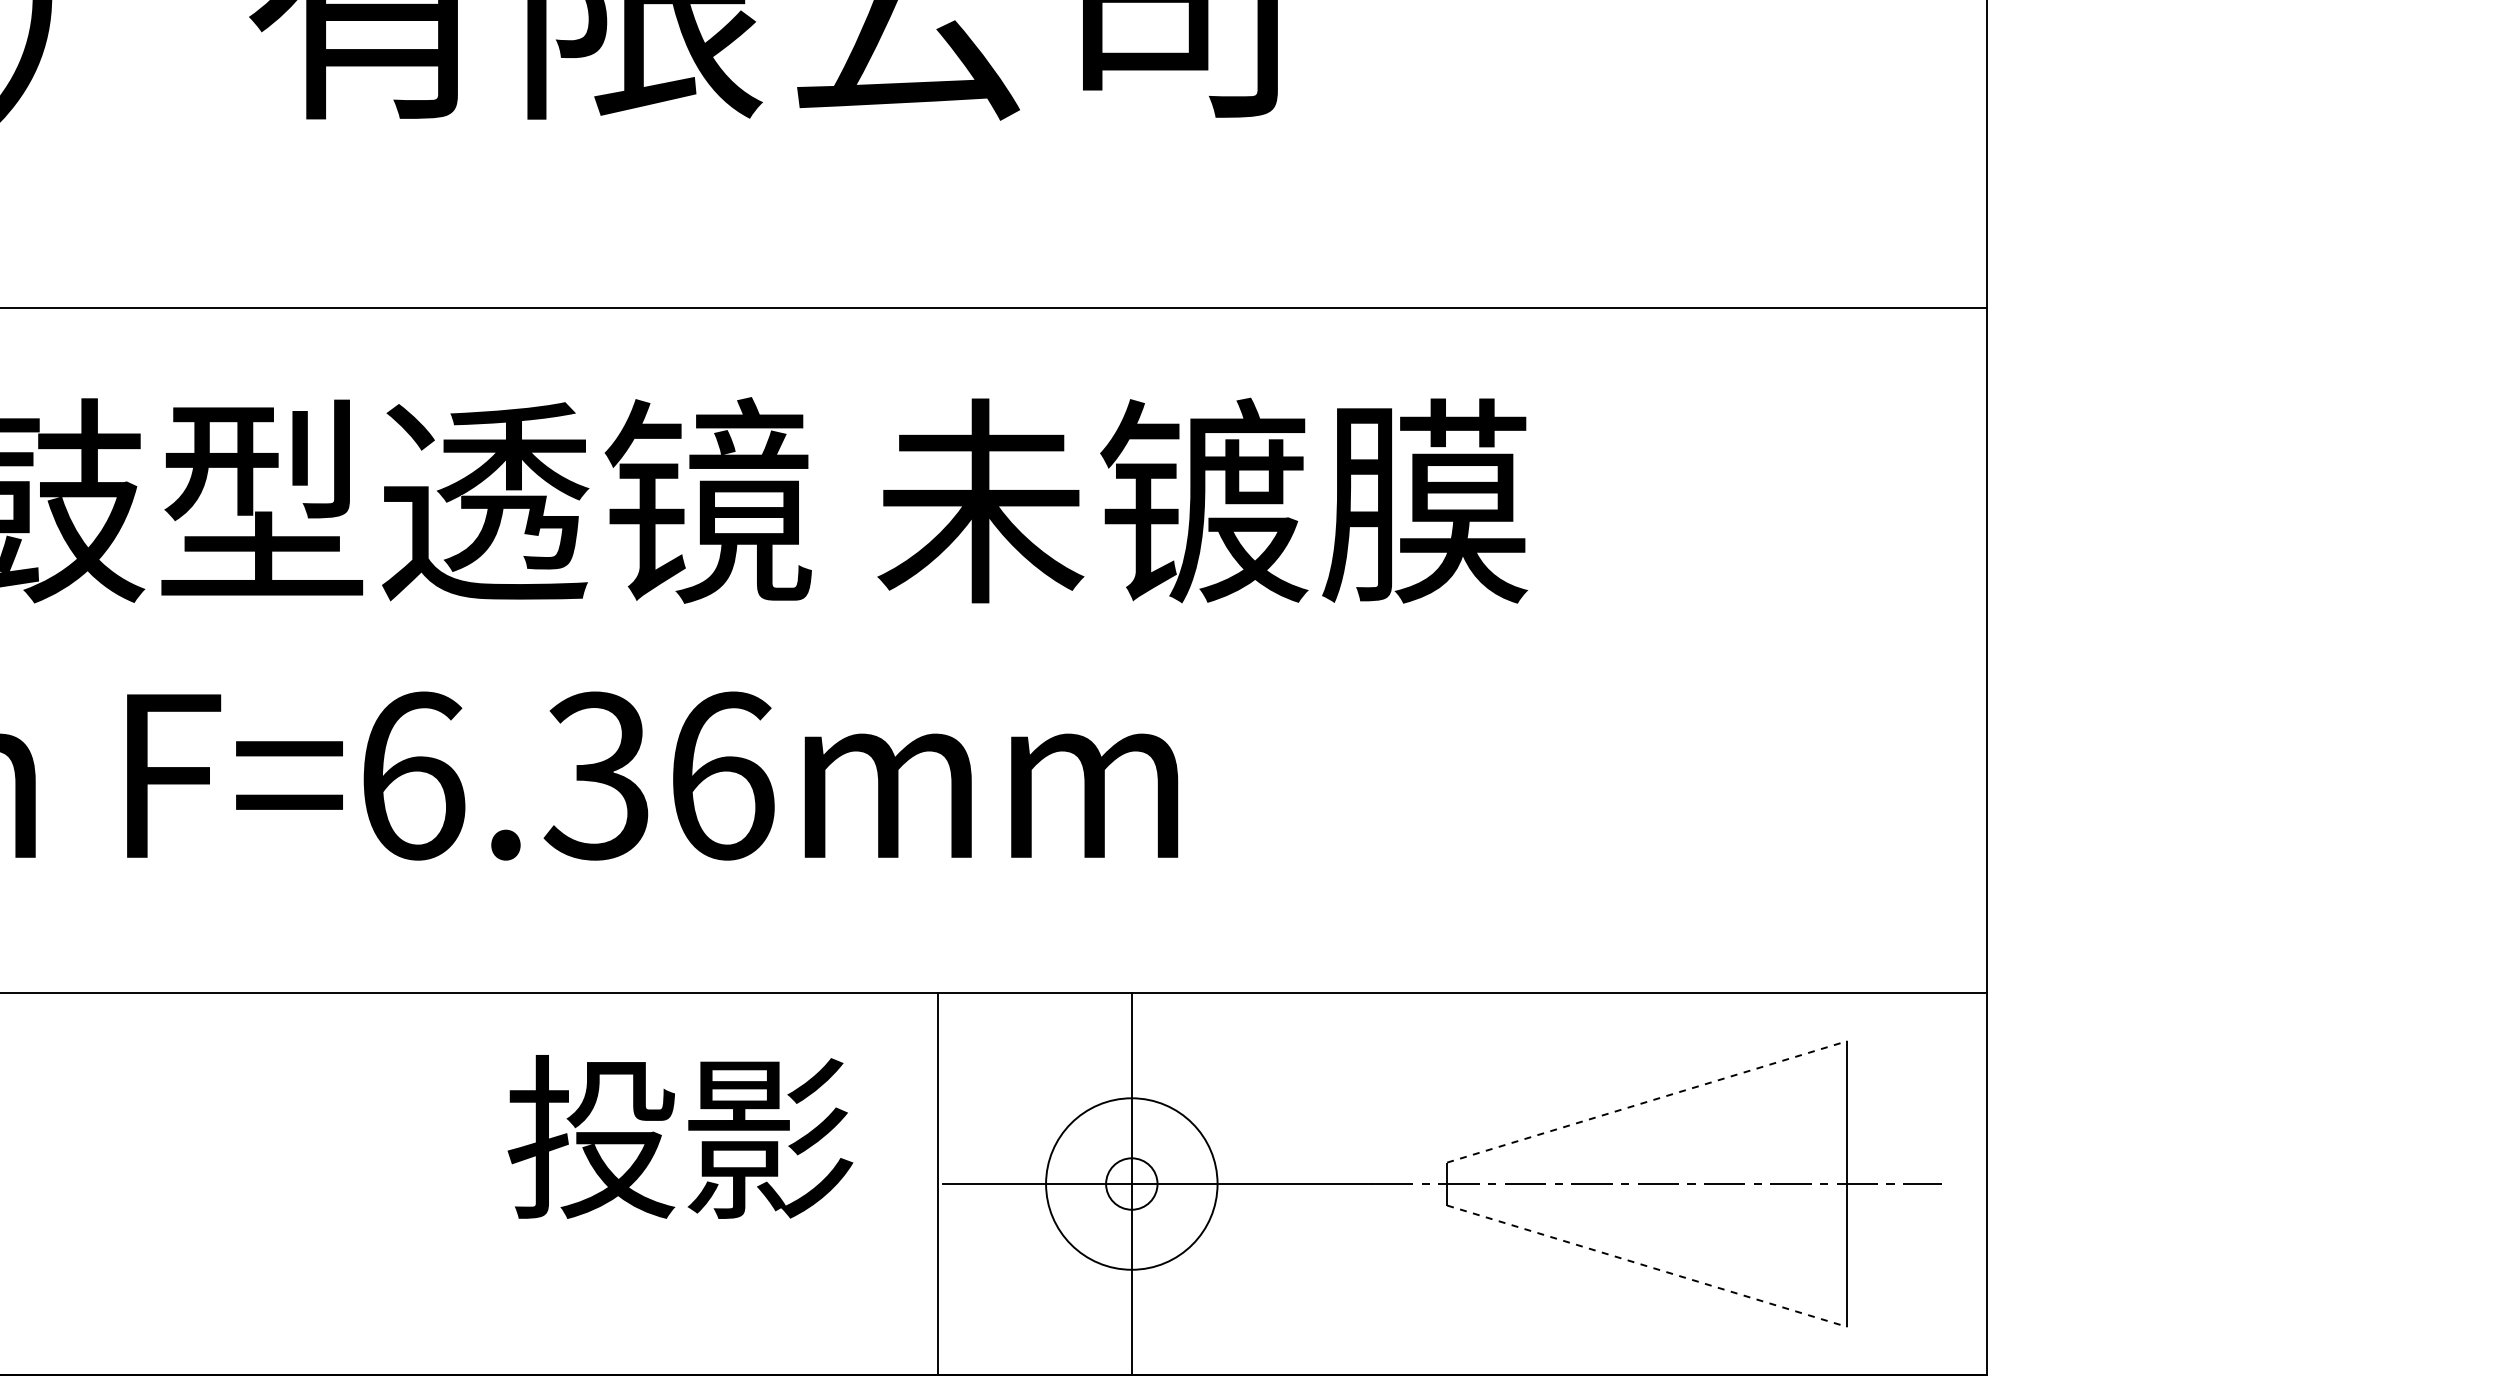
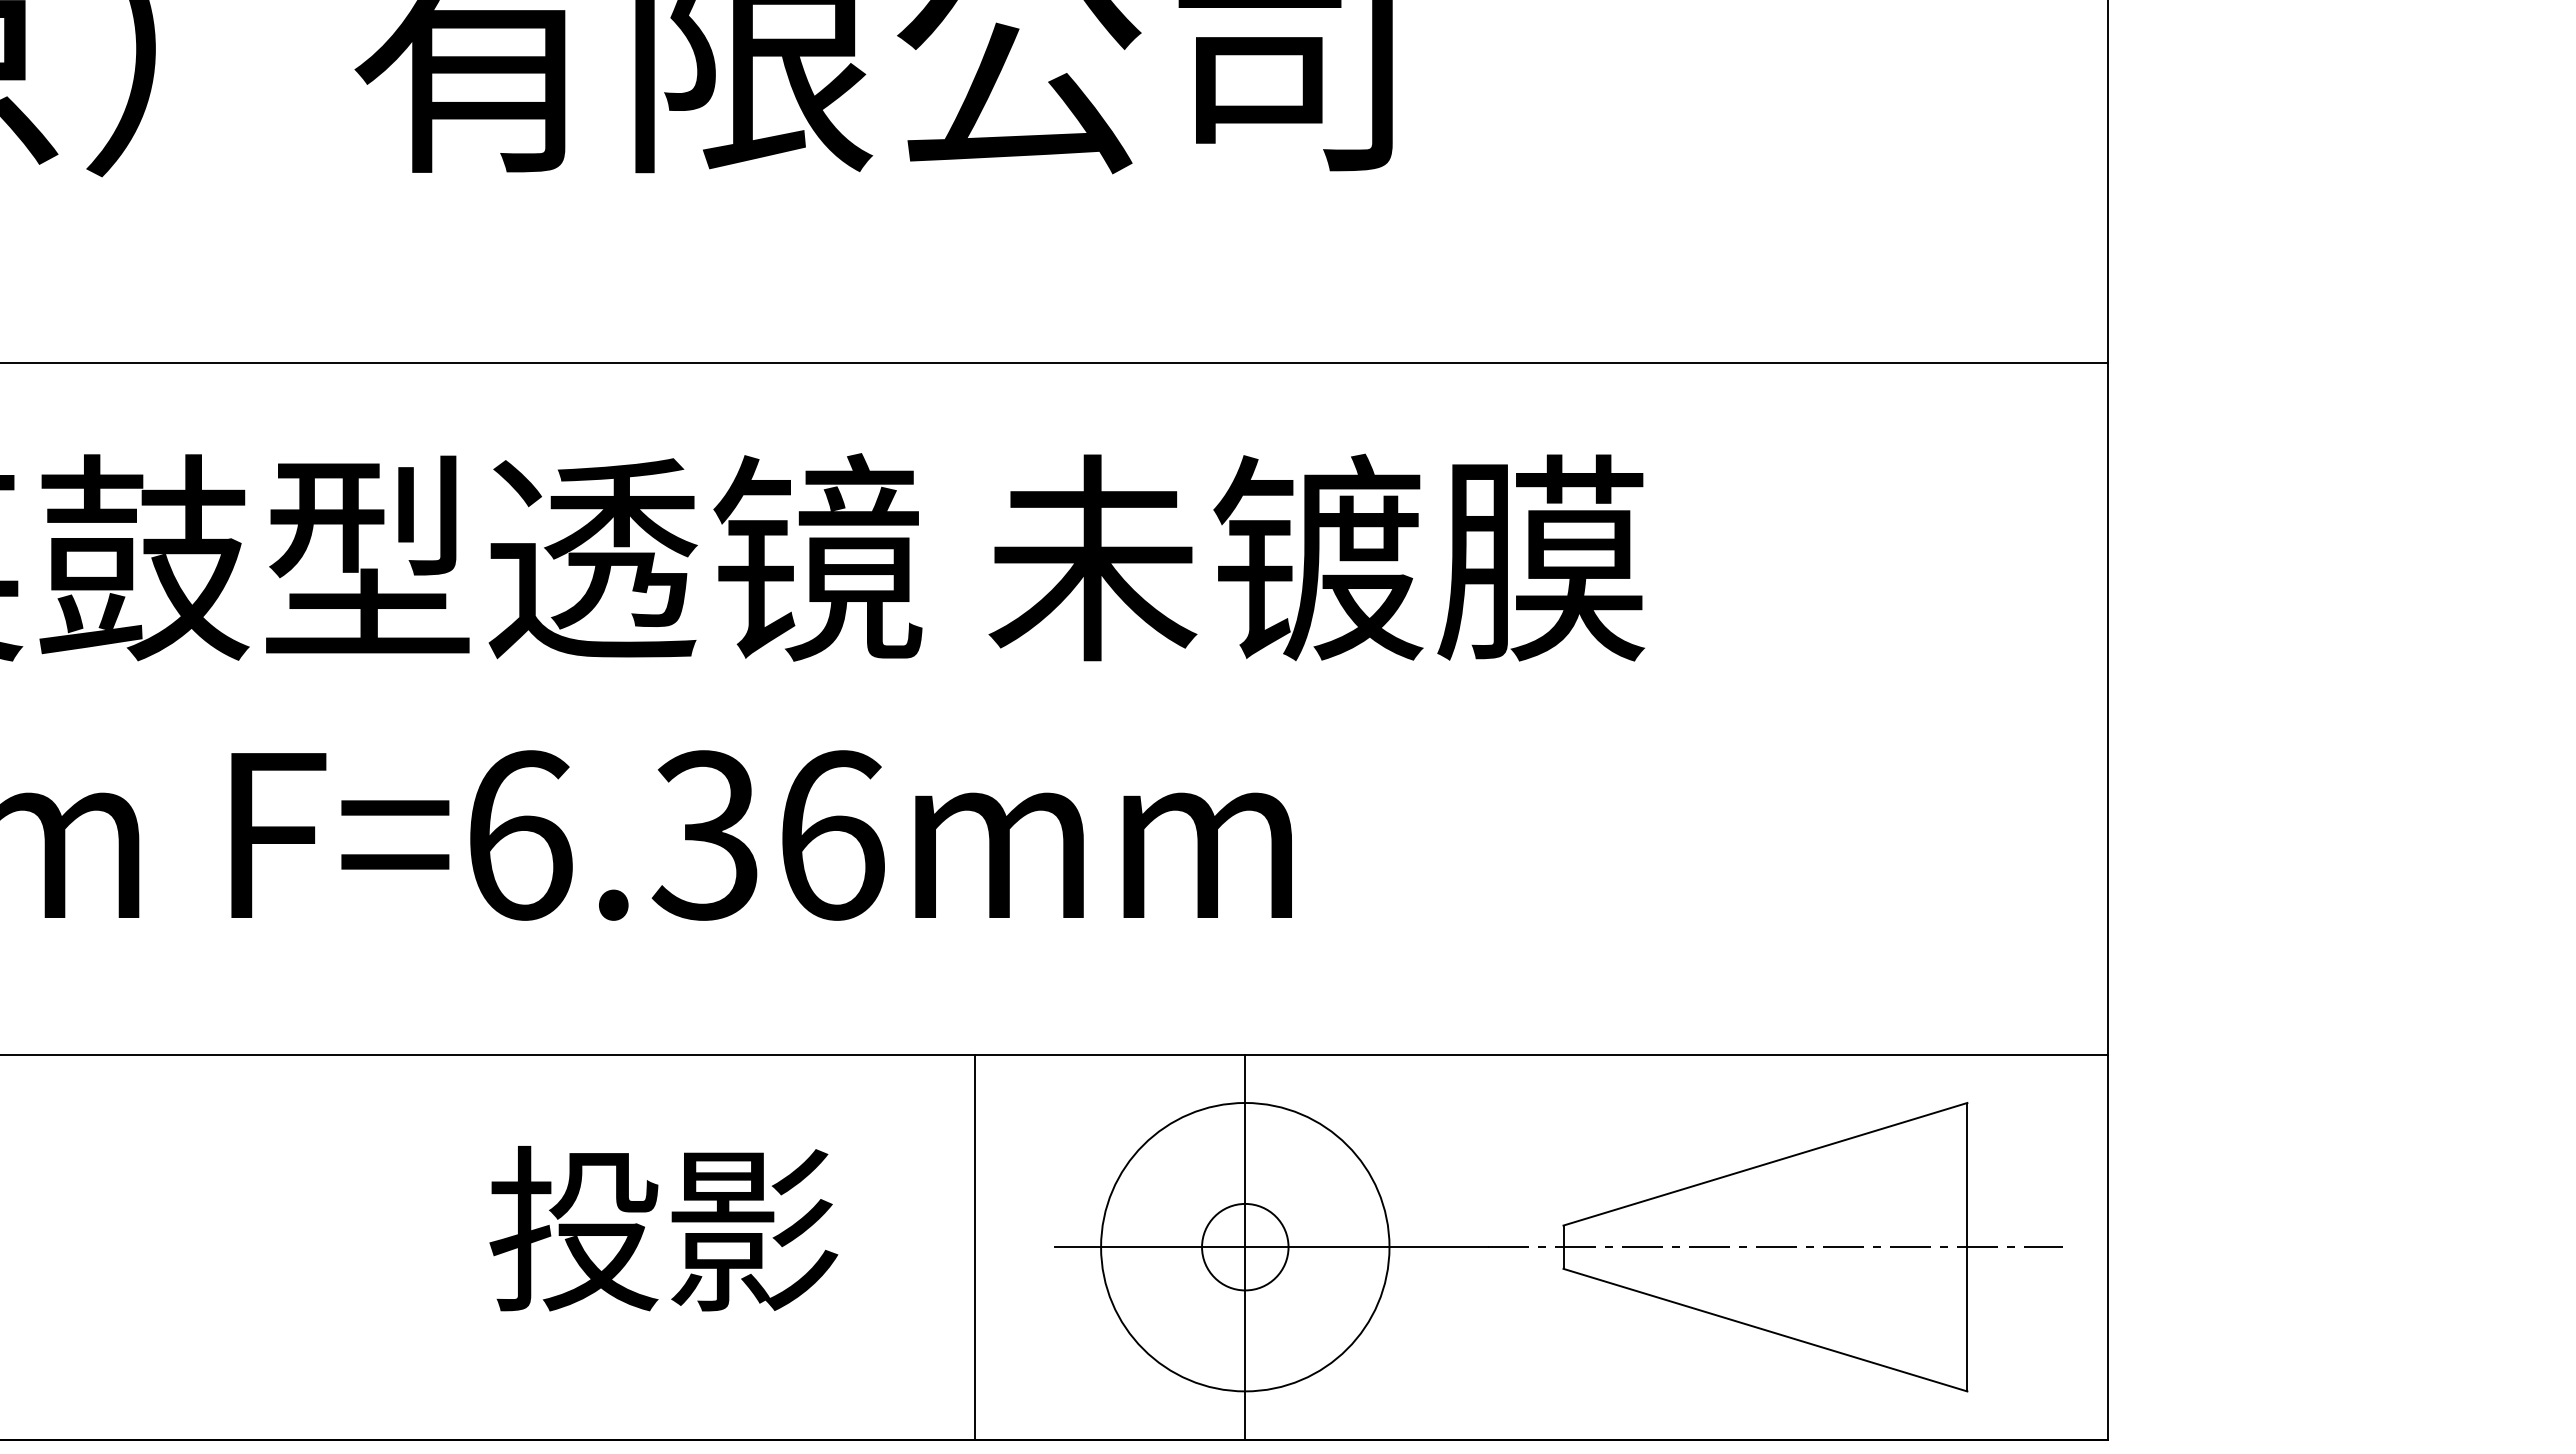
line: (1647, 1102) -> (1765, 1164), dashed -> solid
text: (680, 1136) -> (663, 1228), moved
line: (937, 1183) -> (975, 1246), moved
circle: (1132, 1183) -> (1245, 1246), size x1.67
circle: (1132, 1183) -> (1245, 1246), size x1.67
line: (1647, 1266) -> (1765, 1330), dashed -> solid

